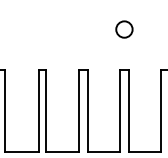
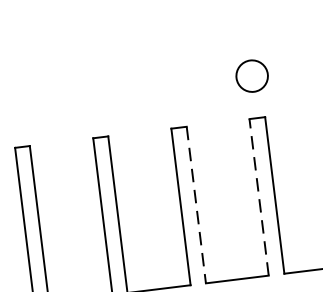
circle: (124, 29) -> (252, 76), moved
line: (87, 111) -> (196, 205), solid -> dashed
line: (120, 111) -> (259, 197), solid -> dashed

